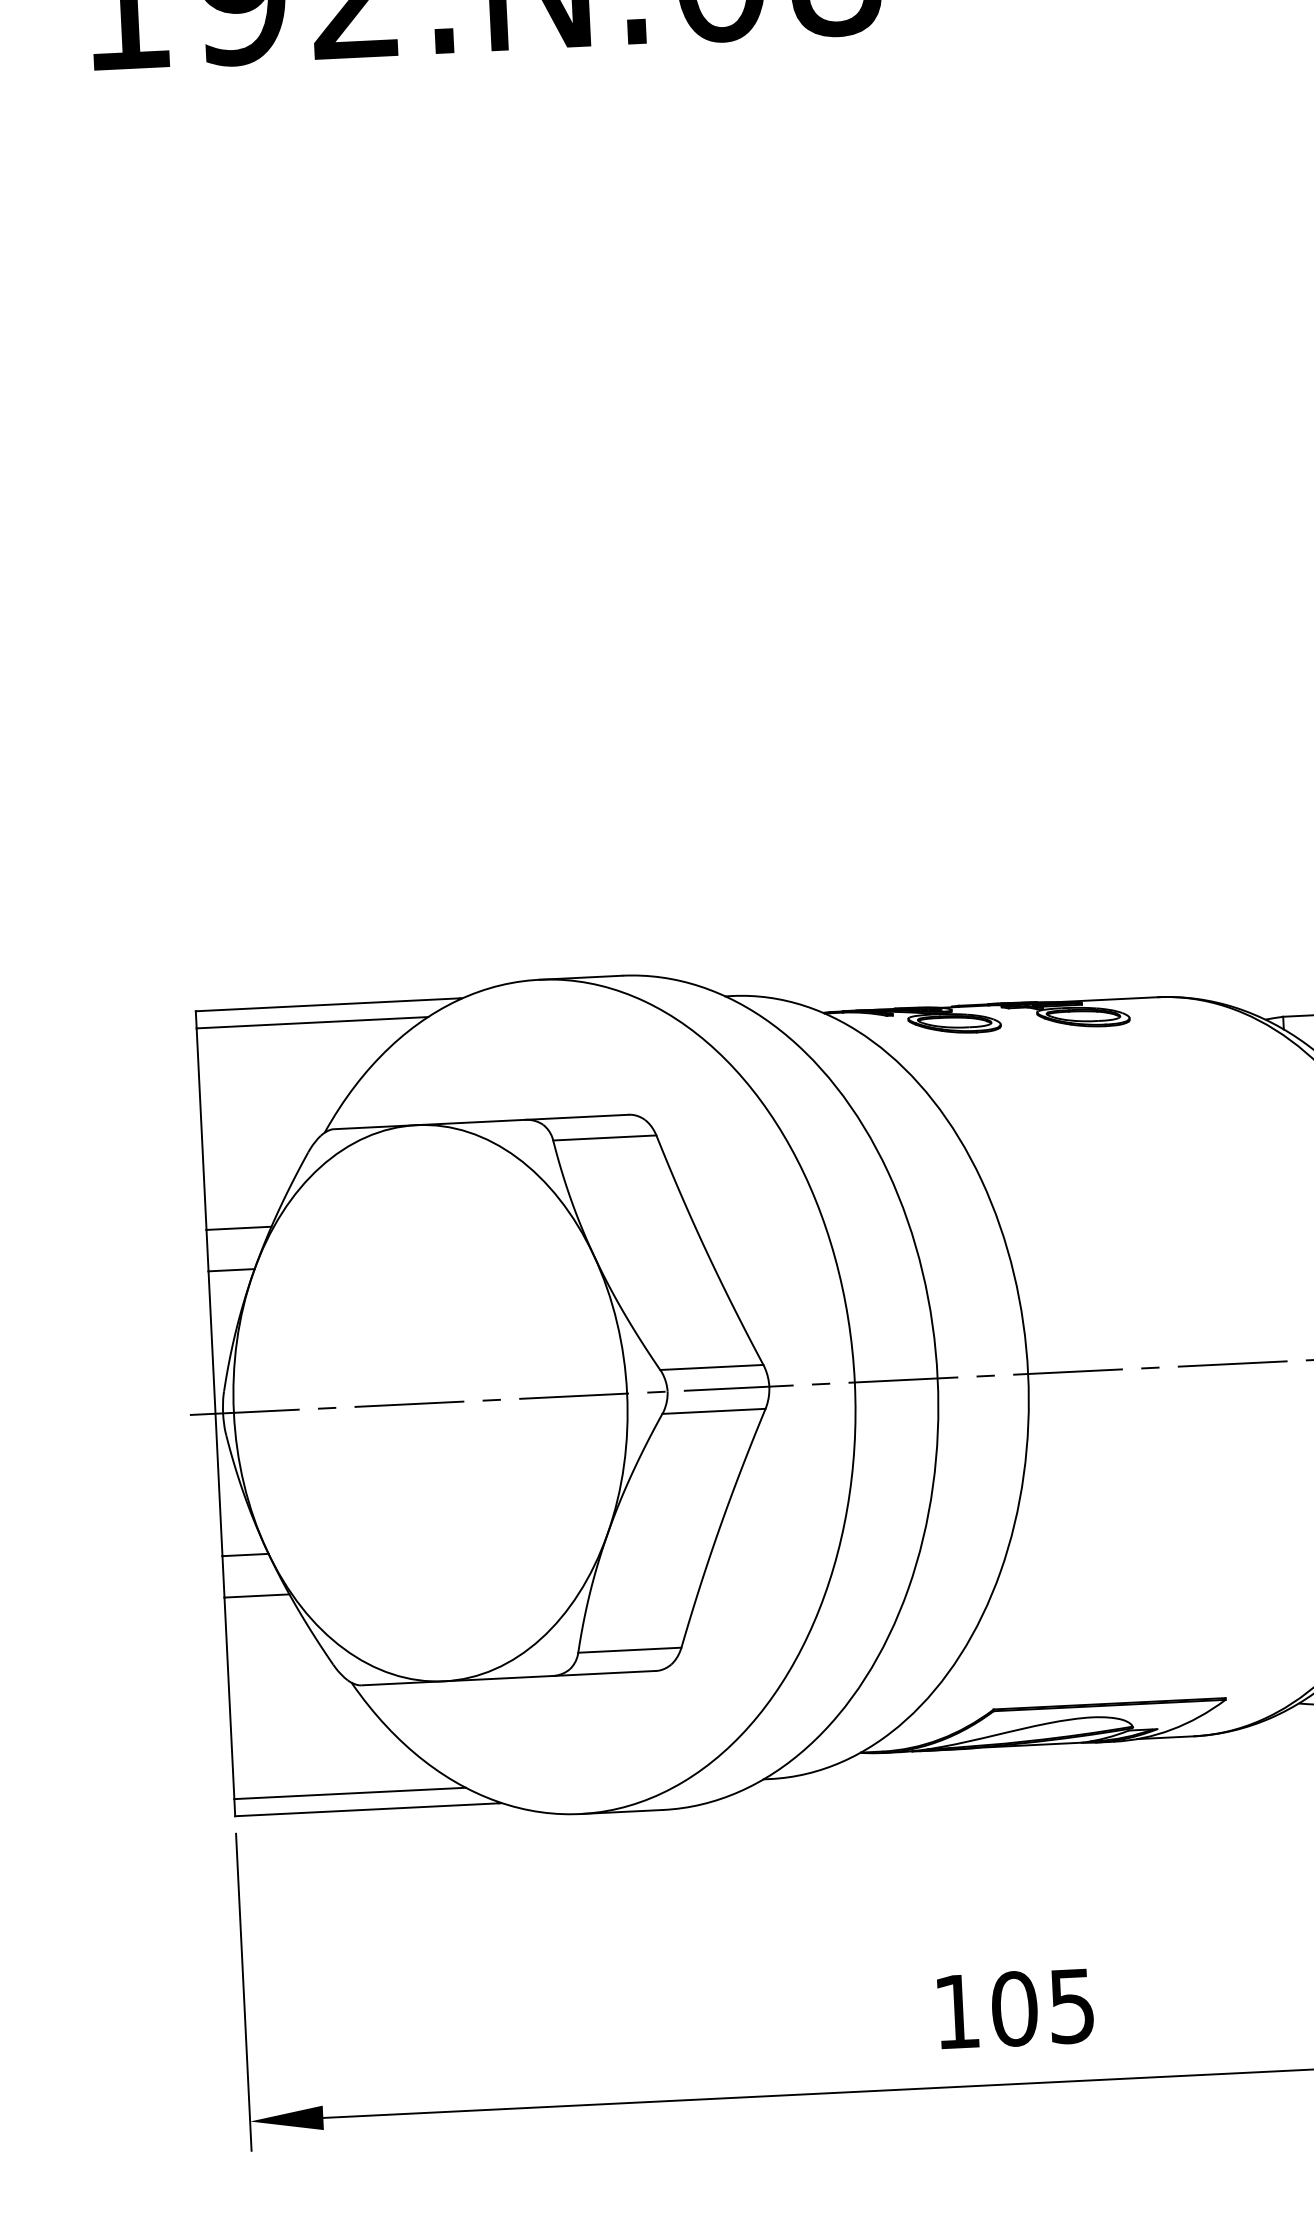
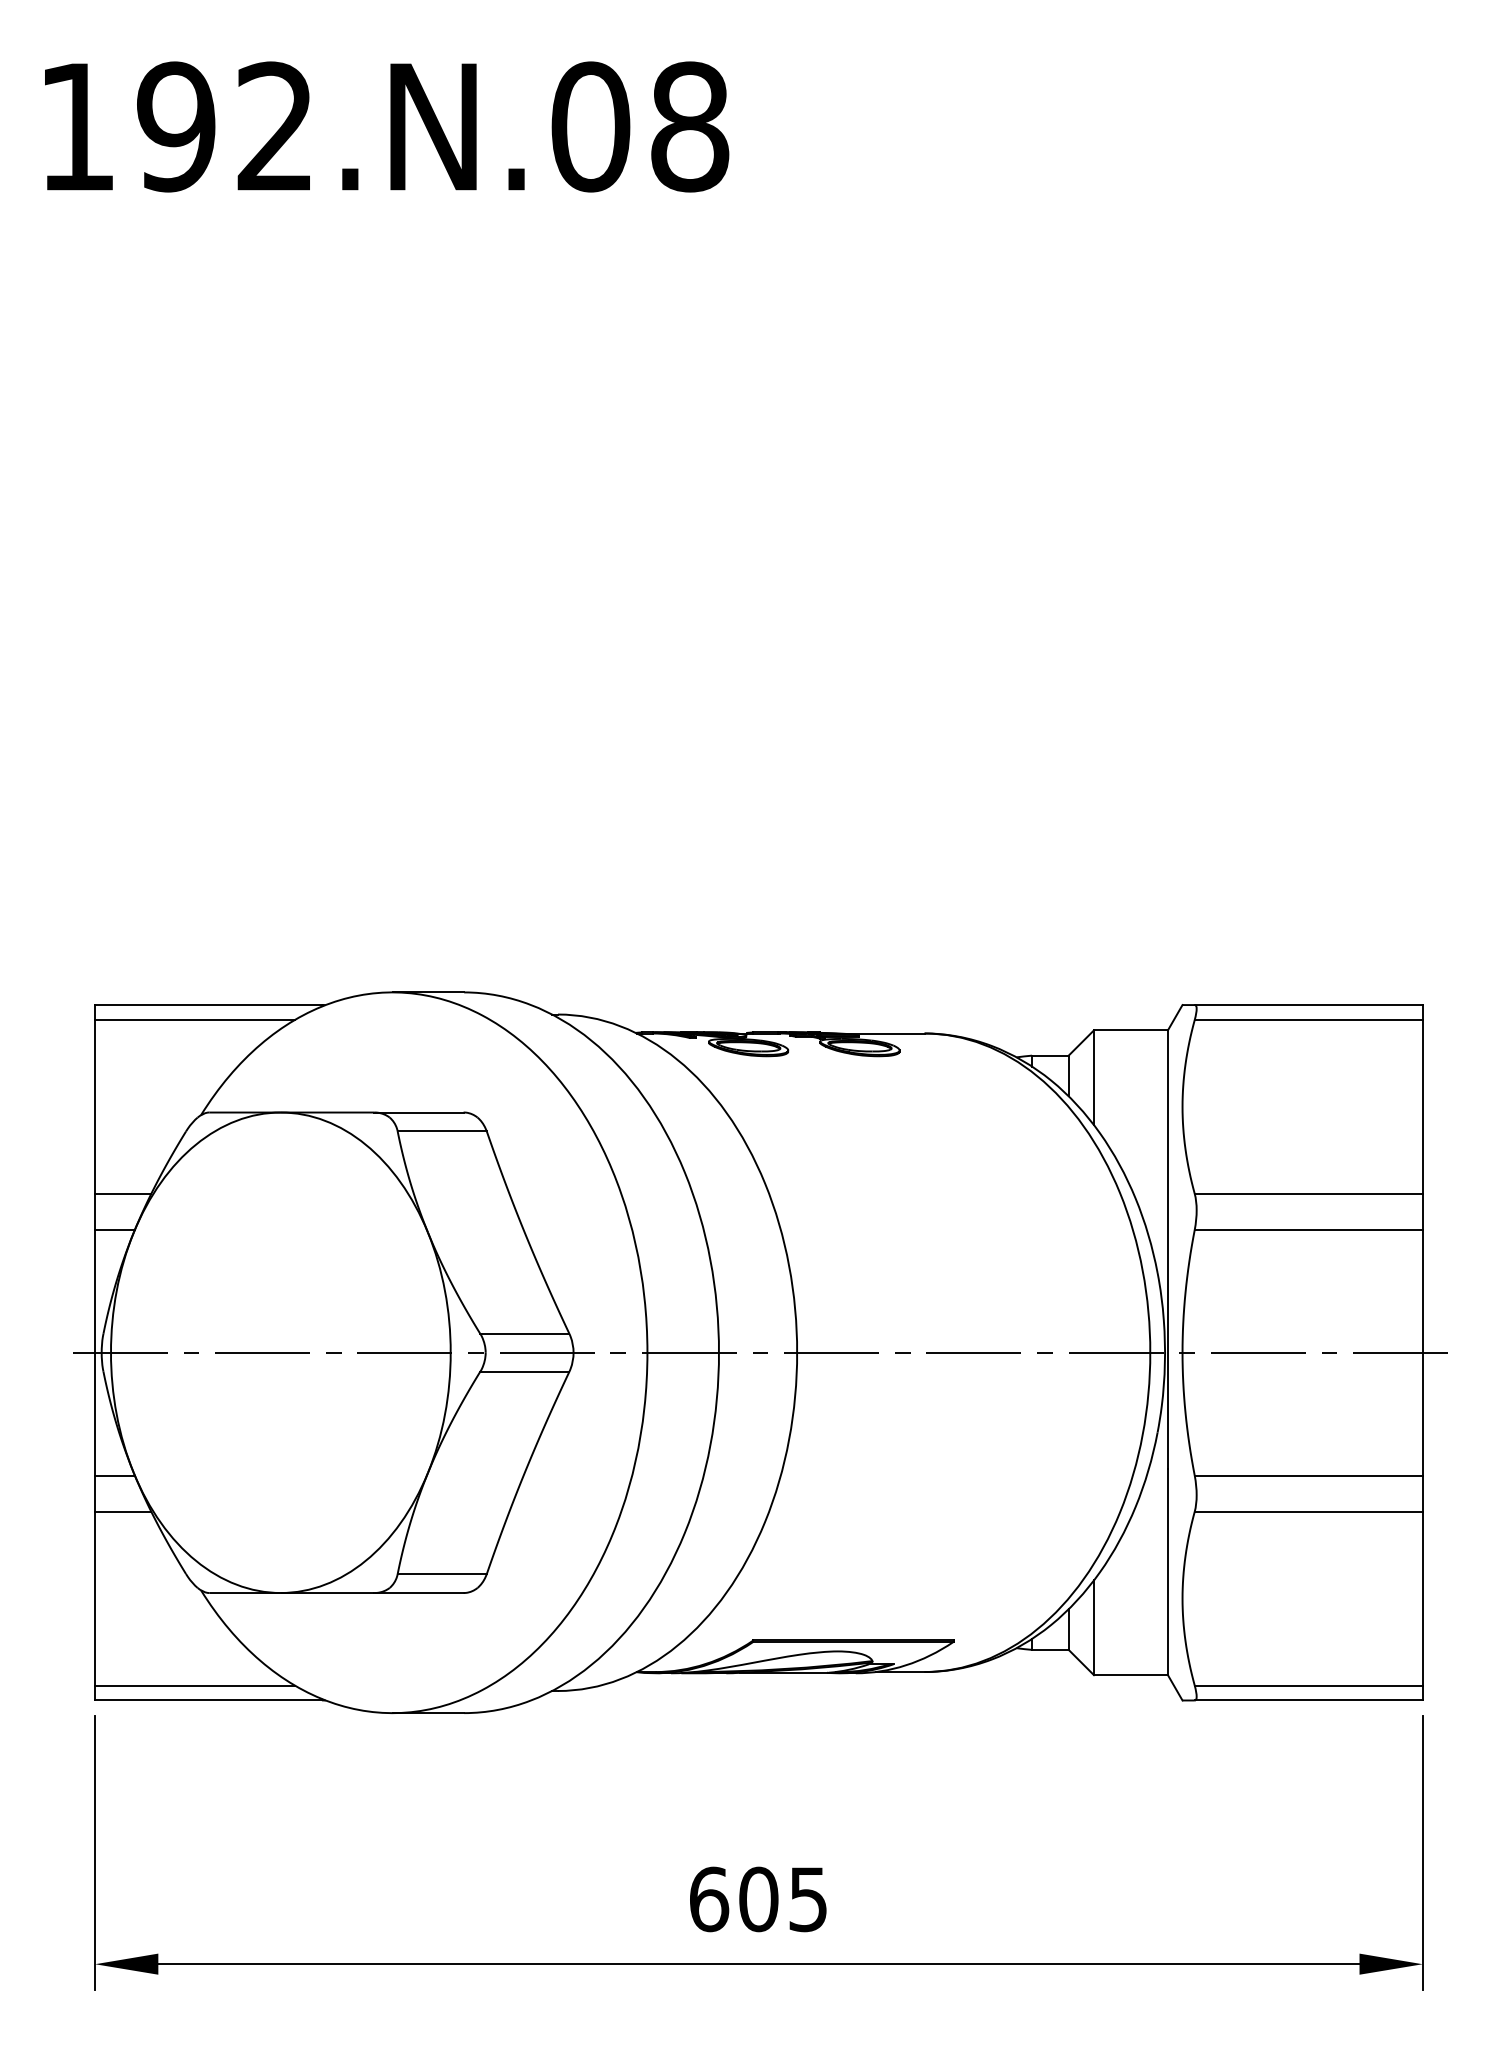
text: (957, 2011) -> (709, 1899), 105 -> 605

